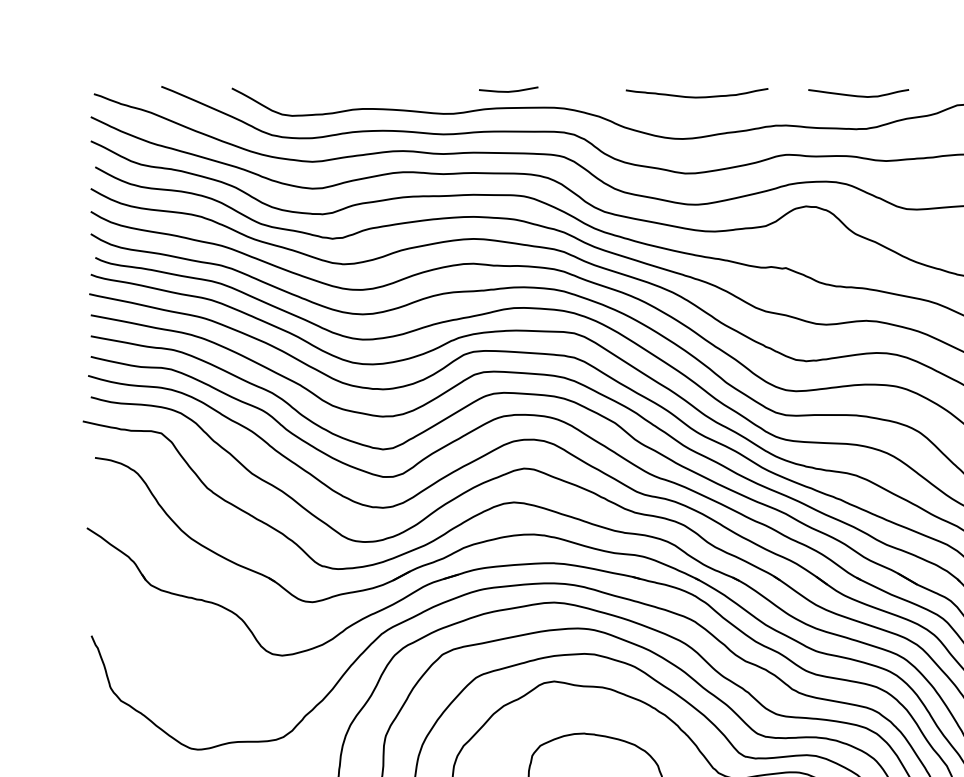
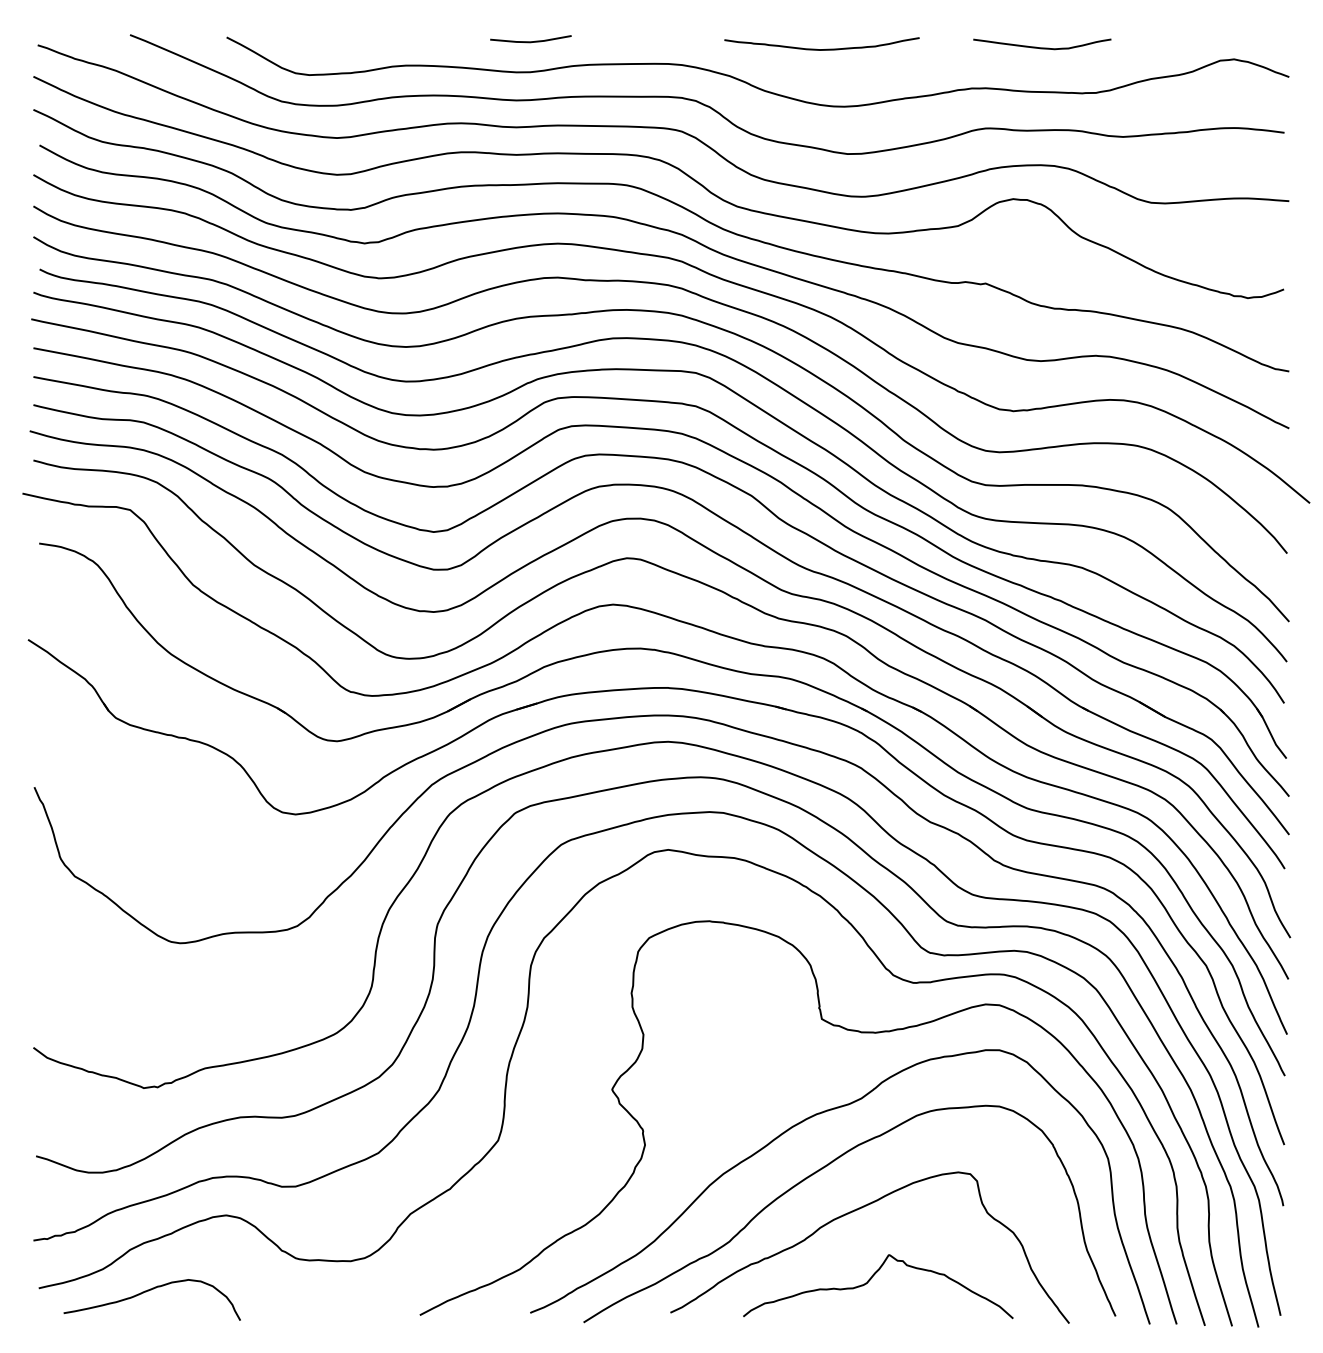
line: (508, 91) -> (530, 41), moved
curve: (858, 95) -> (1042, 47), moved
curve: (696, 97) -> (821, 49), moved

